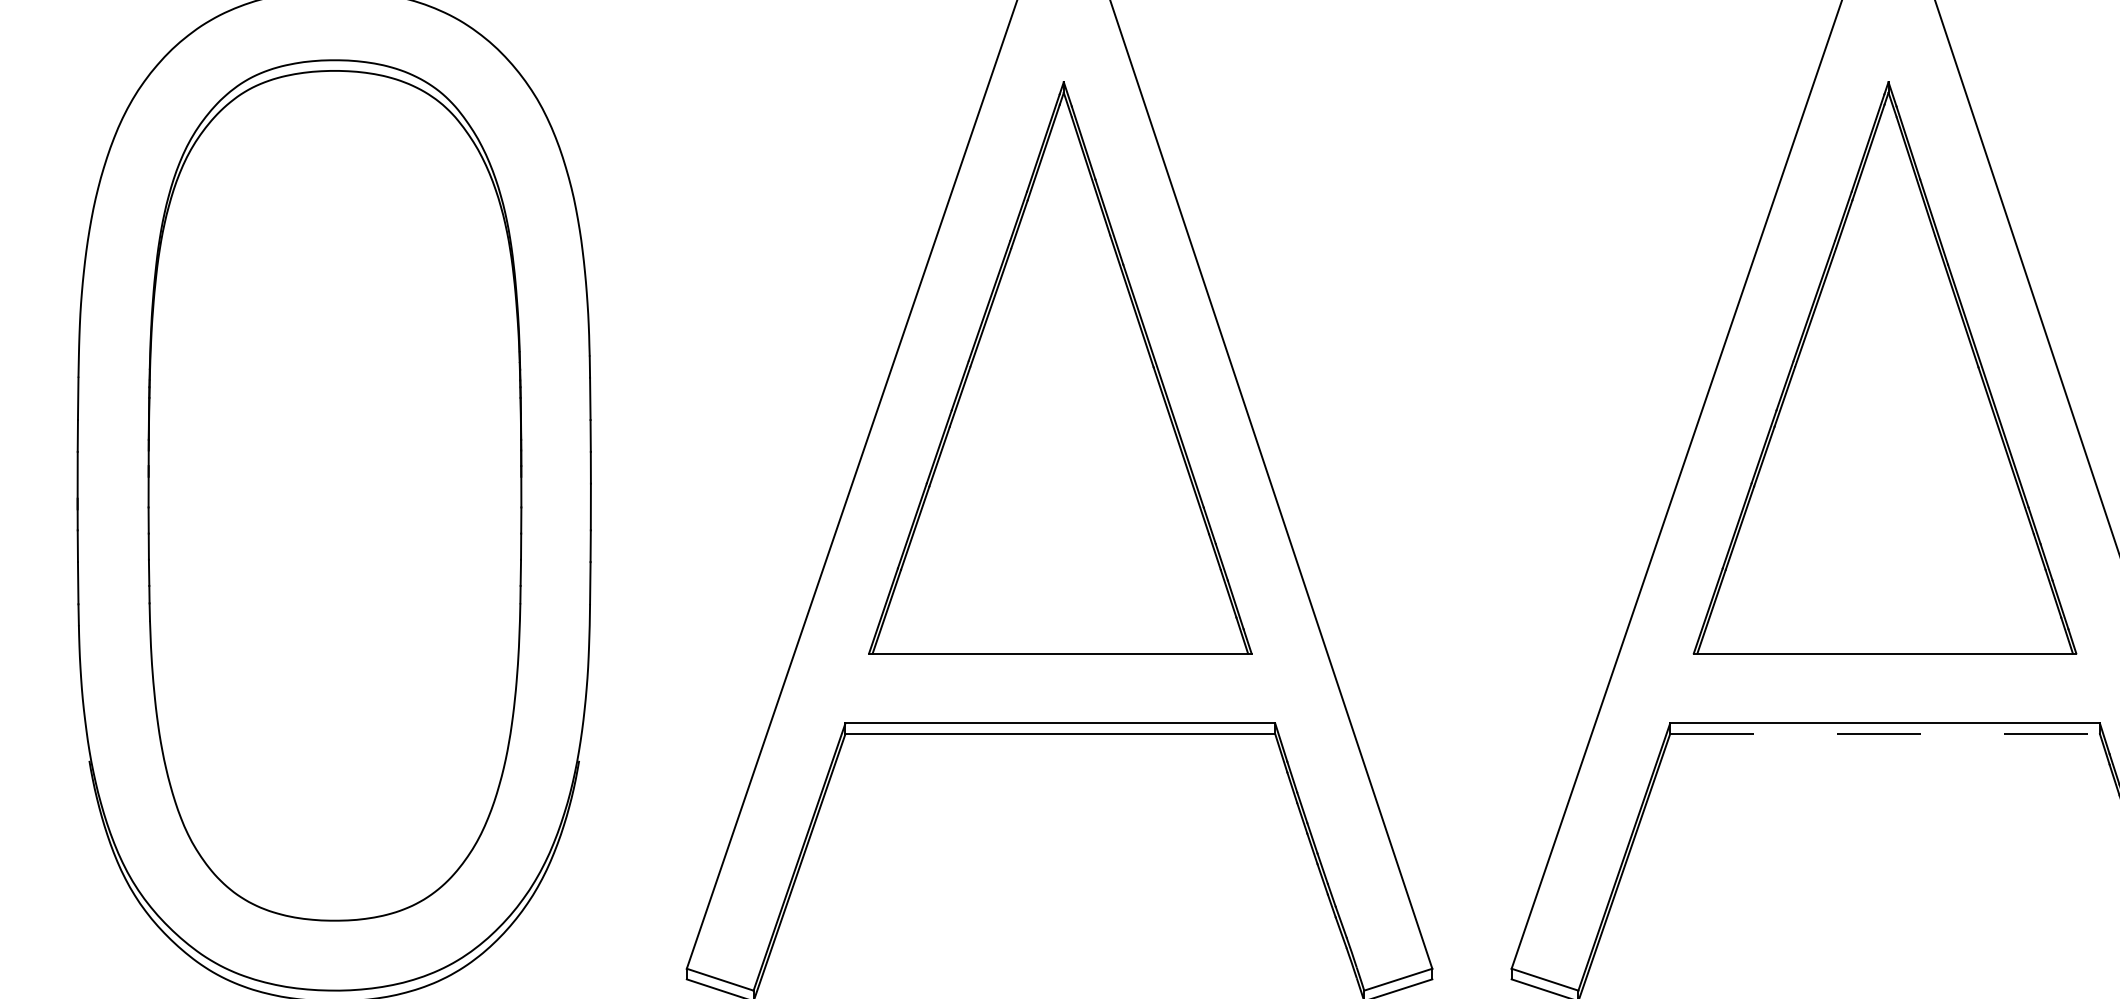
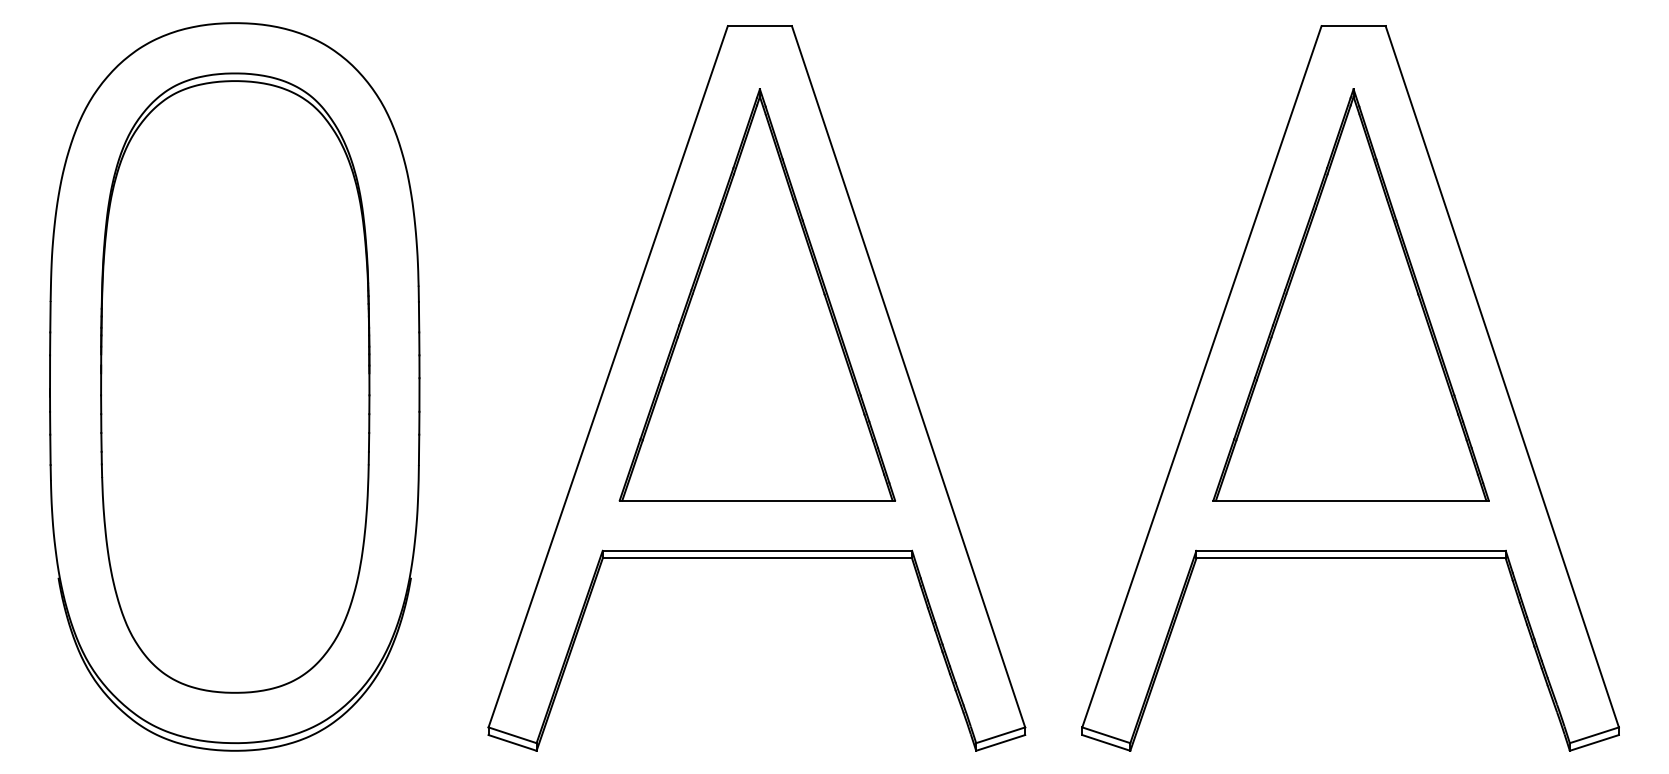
line: (1885, 734) -> (1351, 558), dashed -> solid

